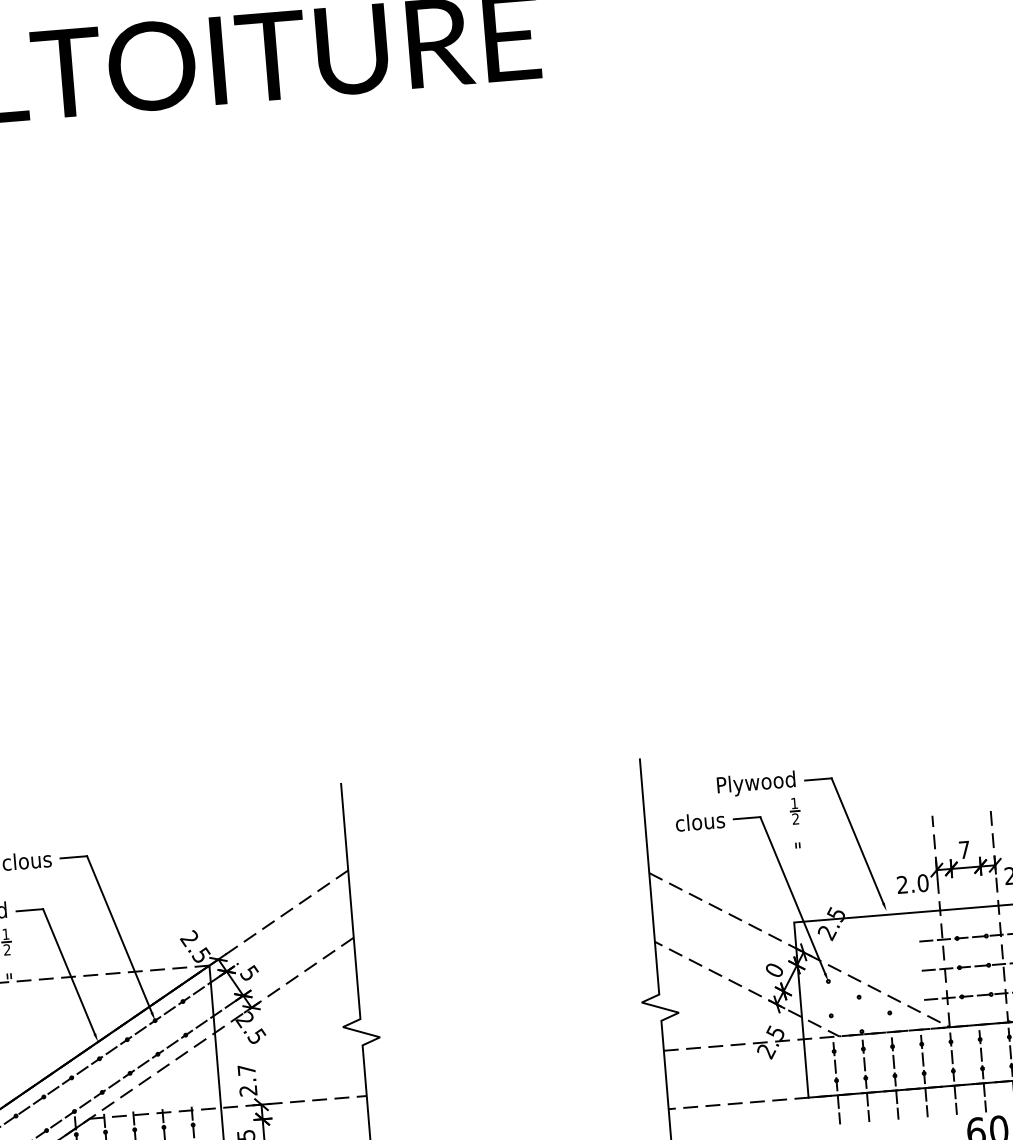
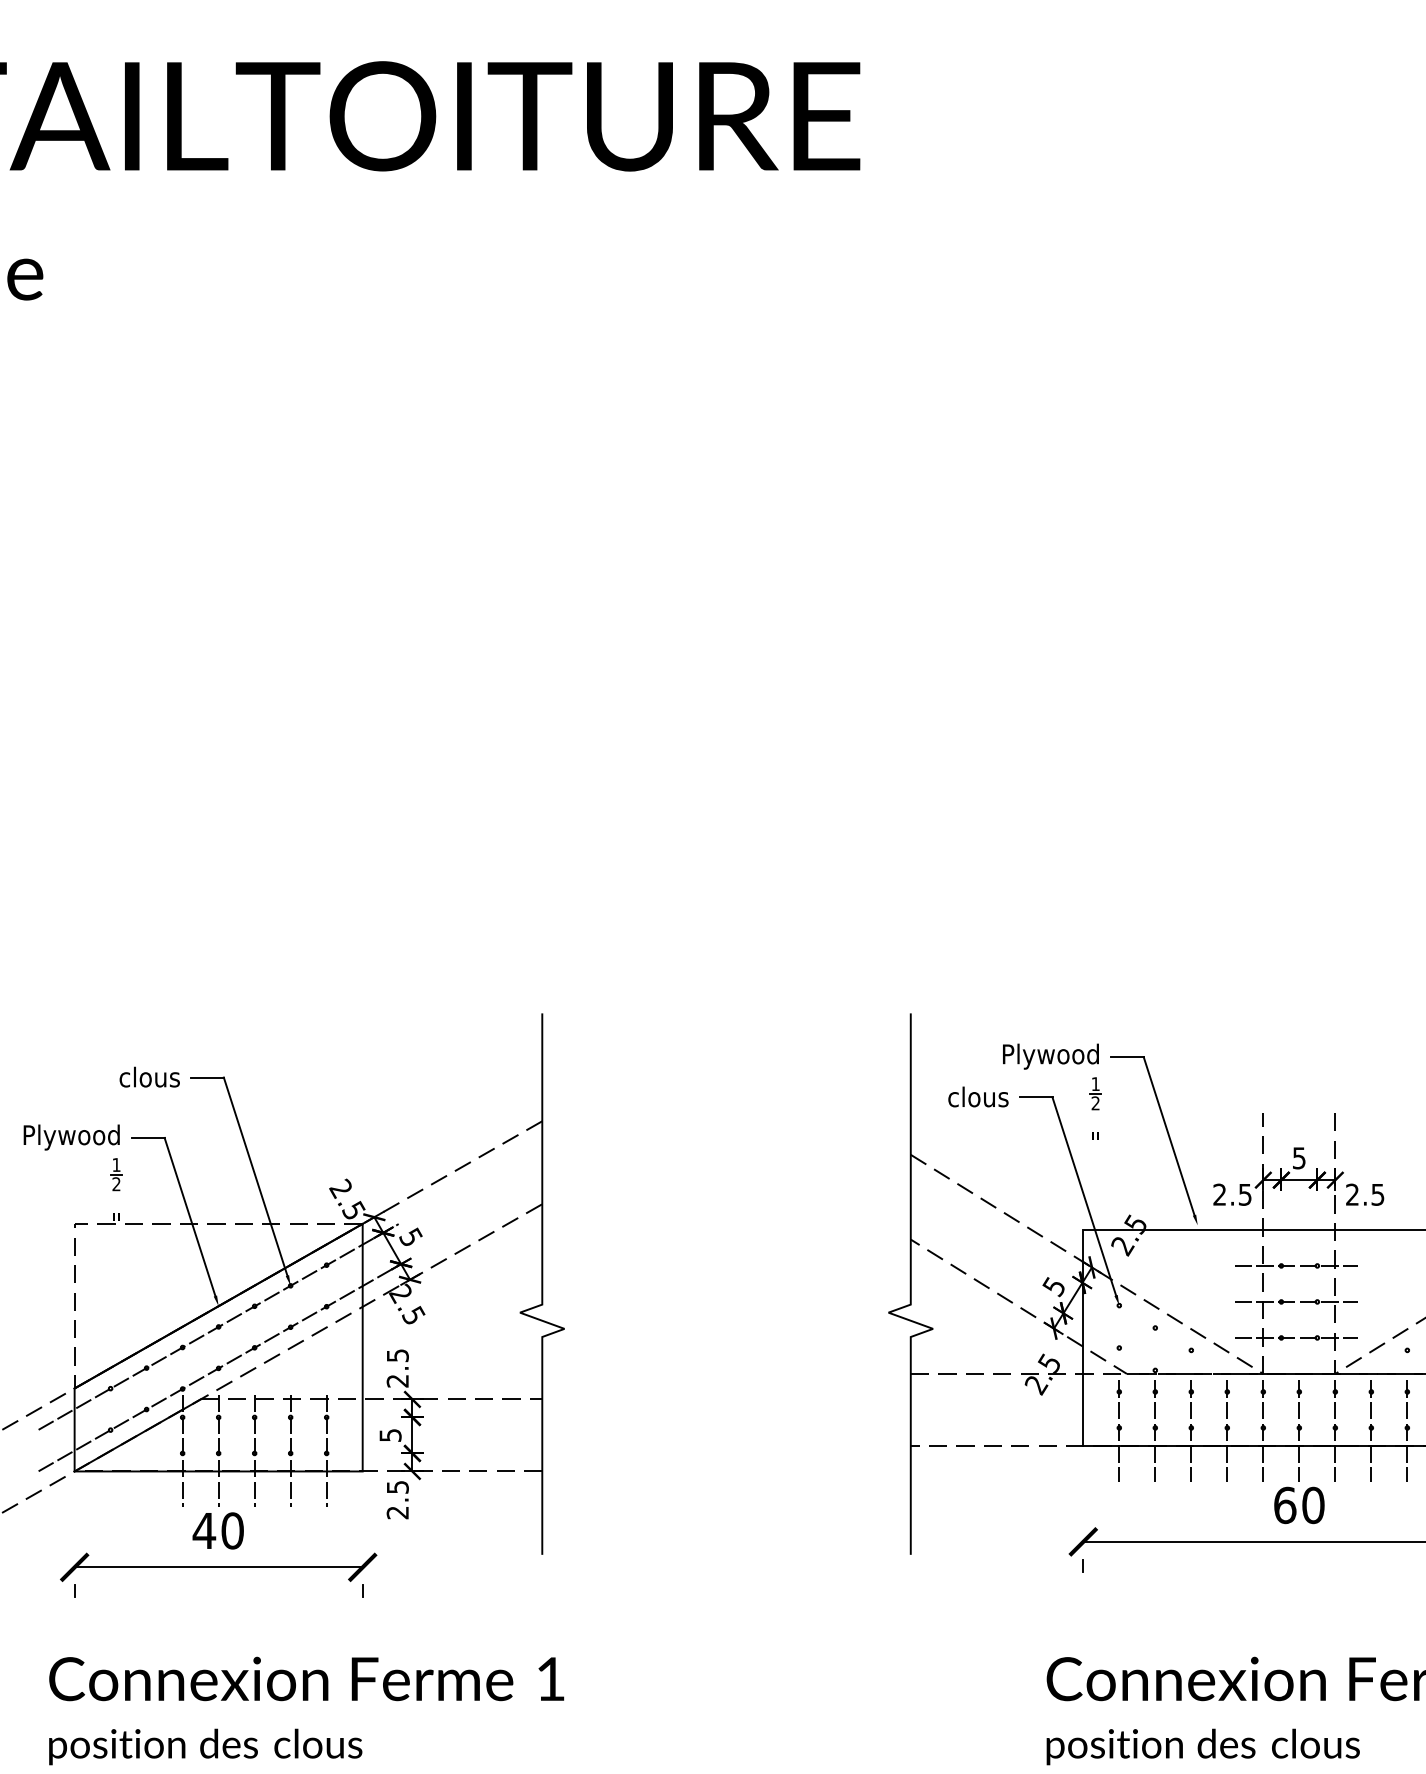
text: (964, 850) -> (1299, 1158), 7 -> 5
text: (922, 883) -> (1244, 1194), 2.0 -> 2.5
text: (773, 971) -> (1053, 1287), 0 -> 5
text: (246, 1070) -> (397, 1355), 2.7 -> 2.5

